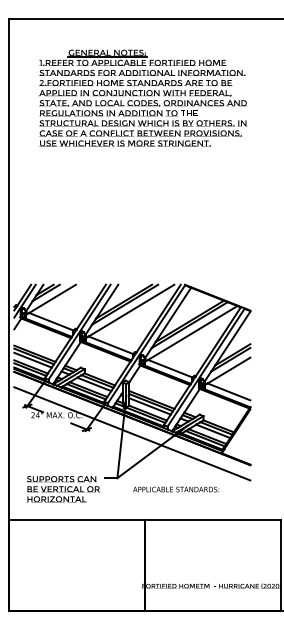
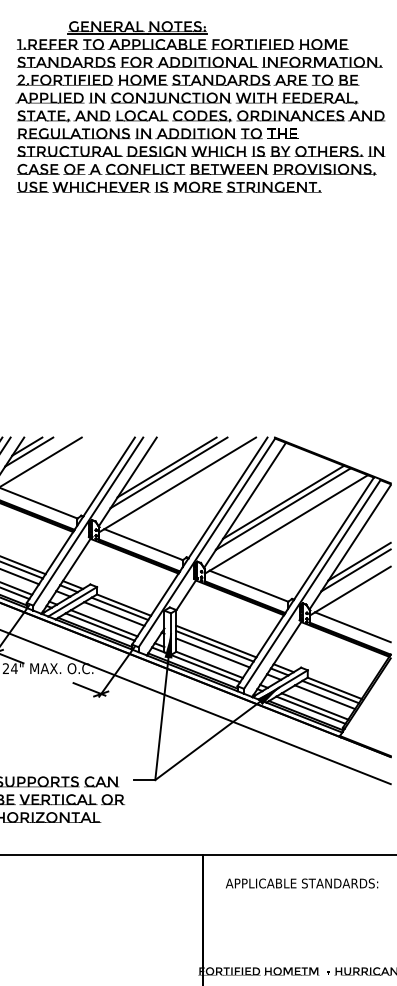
text: (176, 489) -> (302, 883), moved

